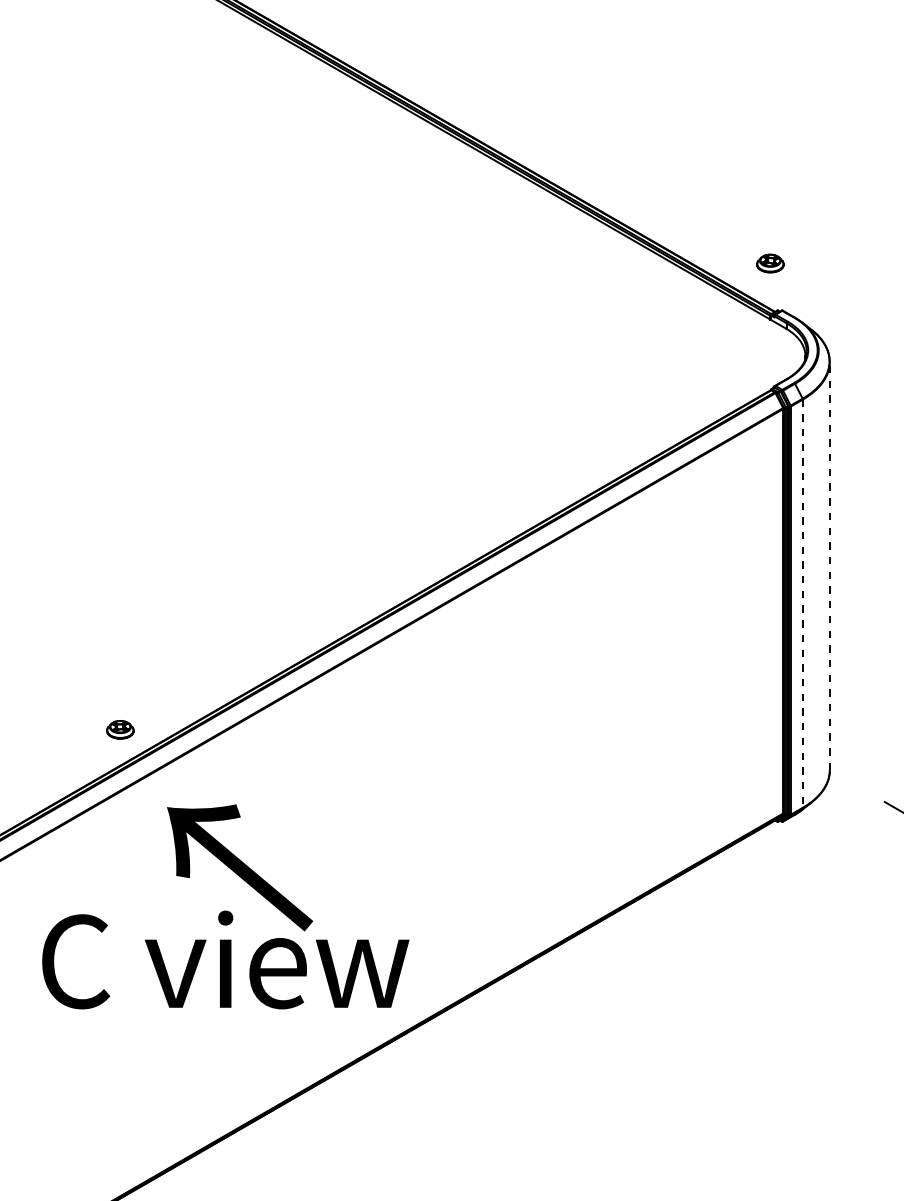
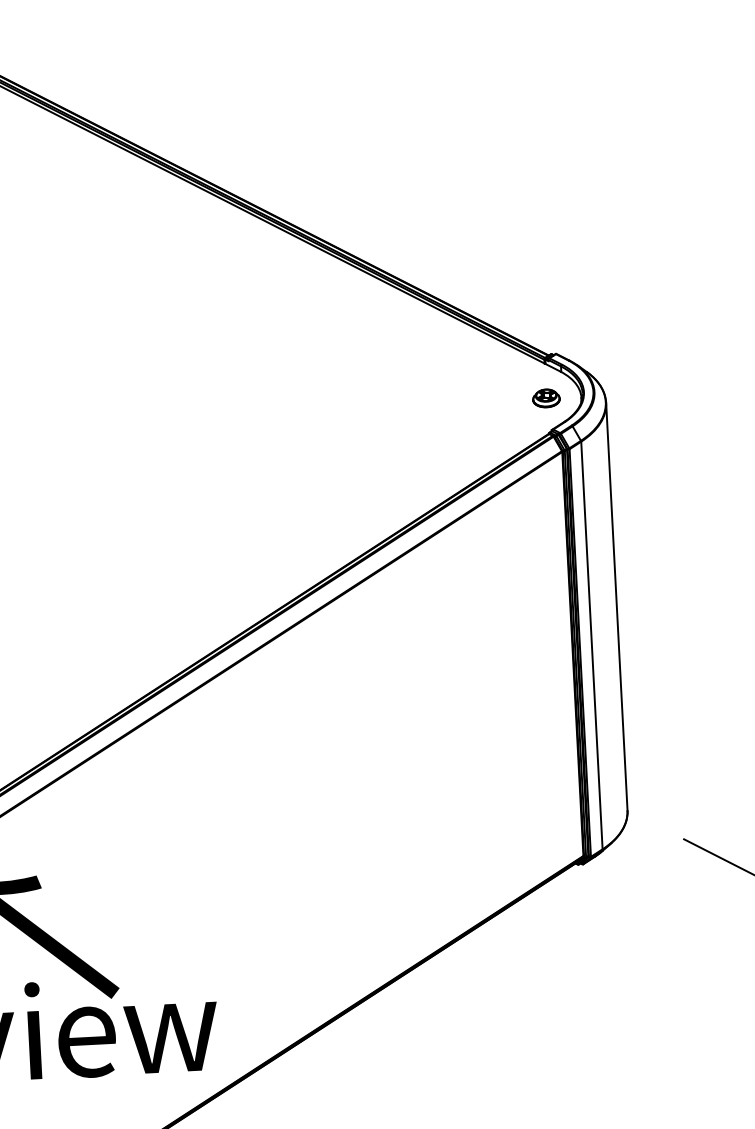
part: (770, 263) -> (546, 398), moved
line: (829, 565) -> (616, 605), dashed -> solid
line: (802, 604) -> (591, 646), dashed -> solid

